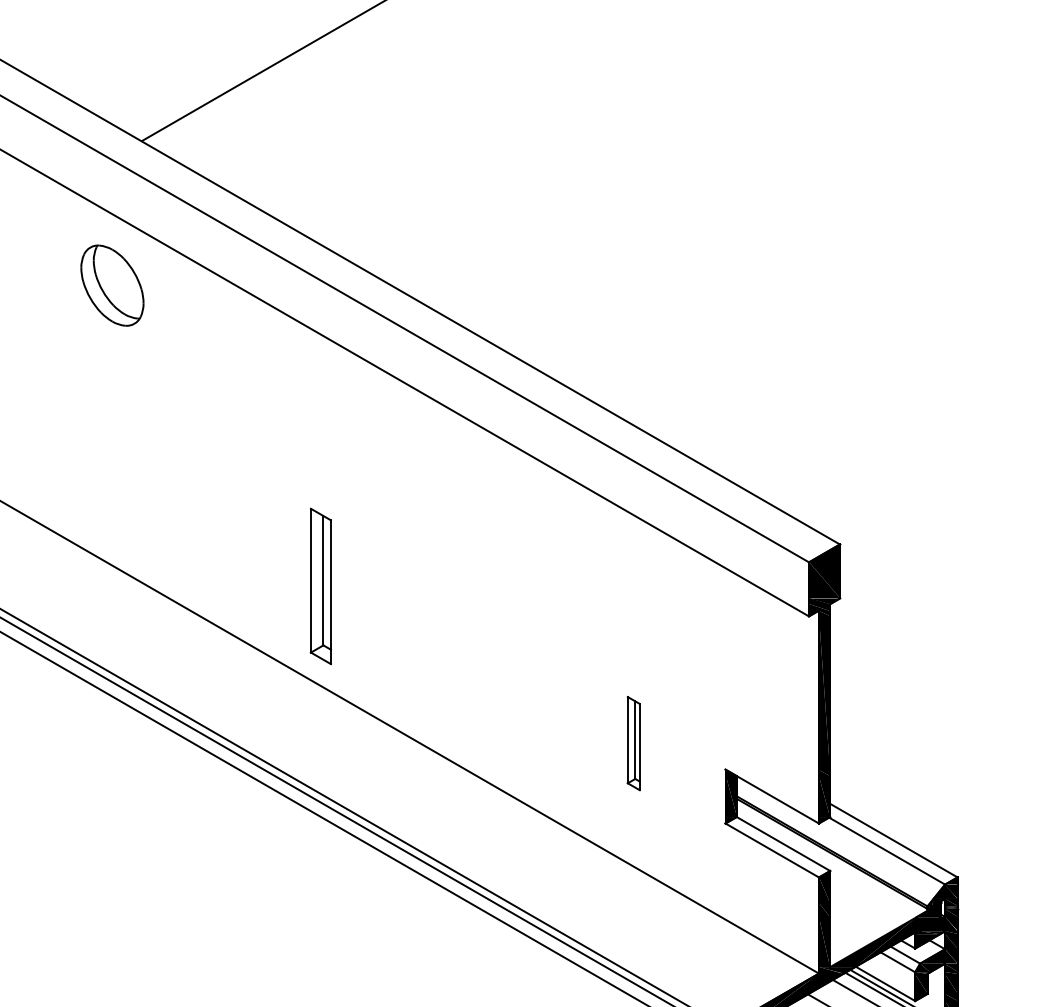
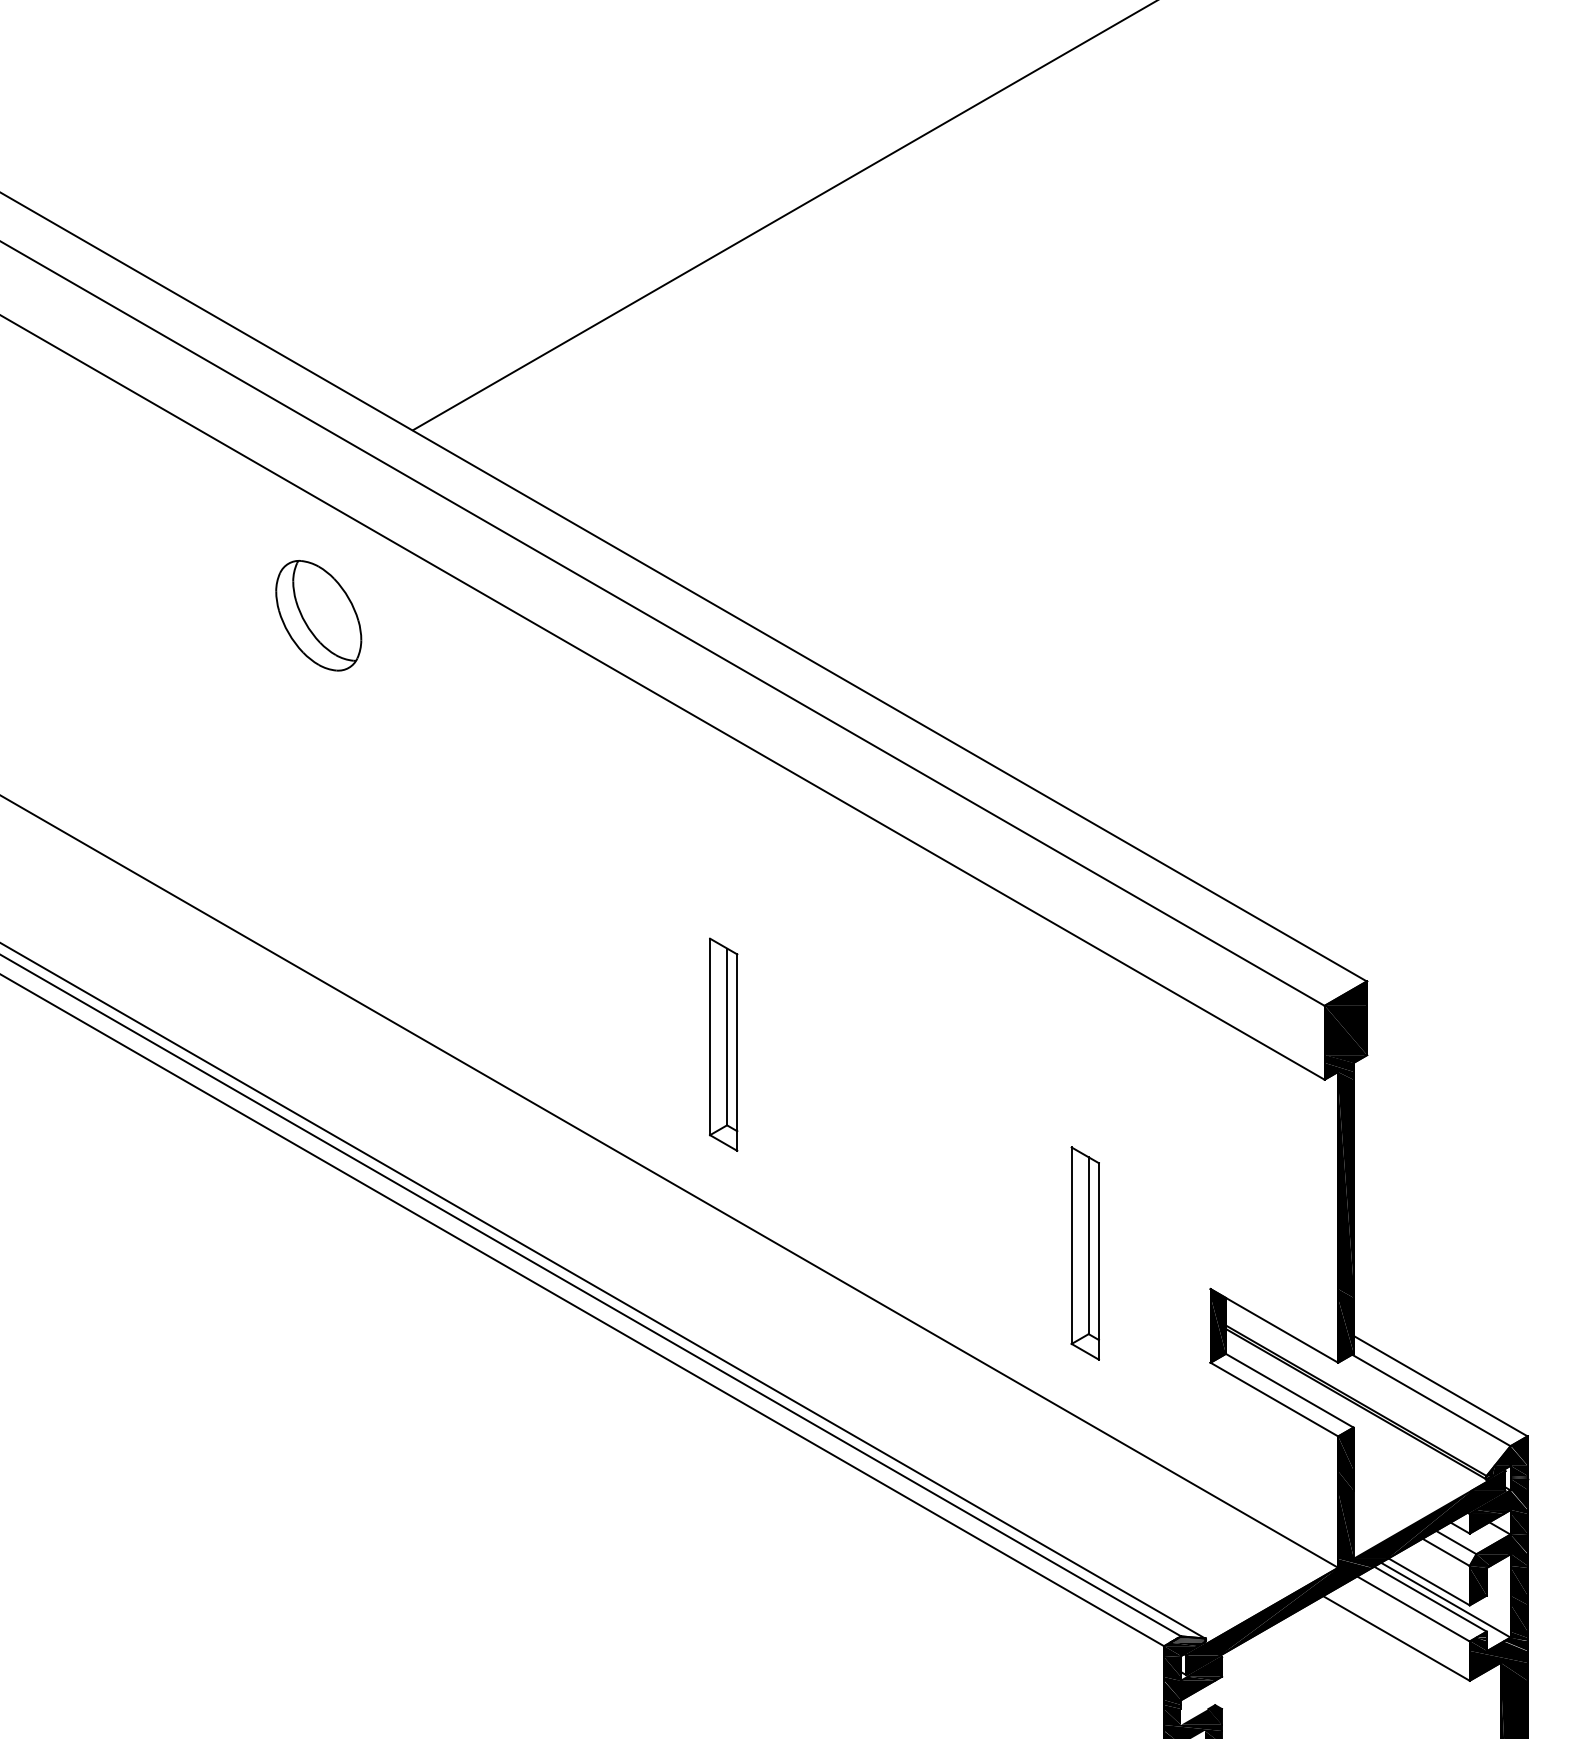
part: (112, 285) -> (318, 615), moved
part: (320, 586) -> (723, 1044), moved
part: (633, 743) -> (1084, 1253), size x1.67

